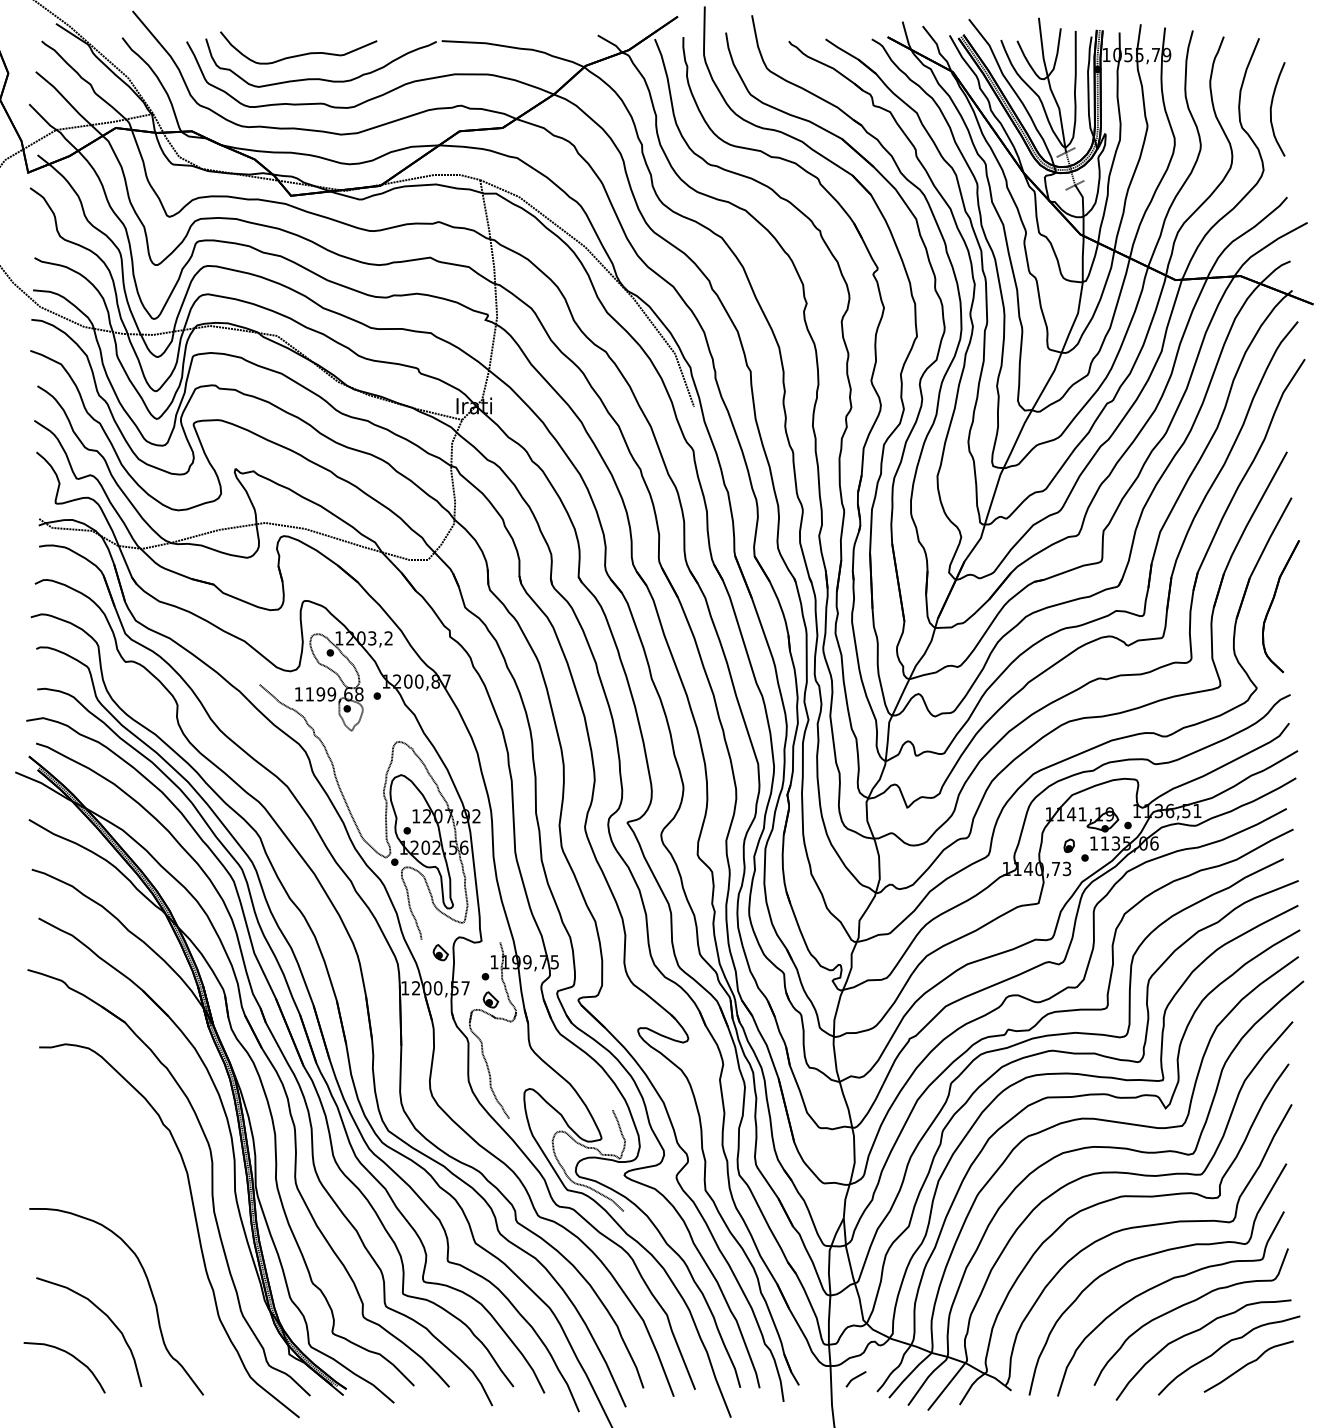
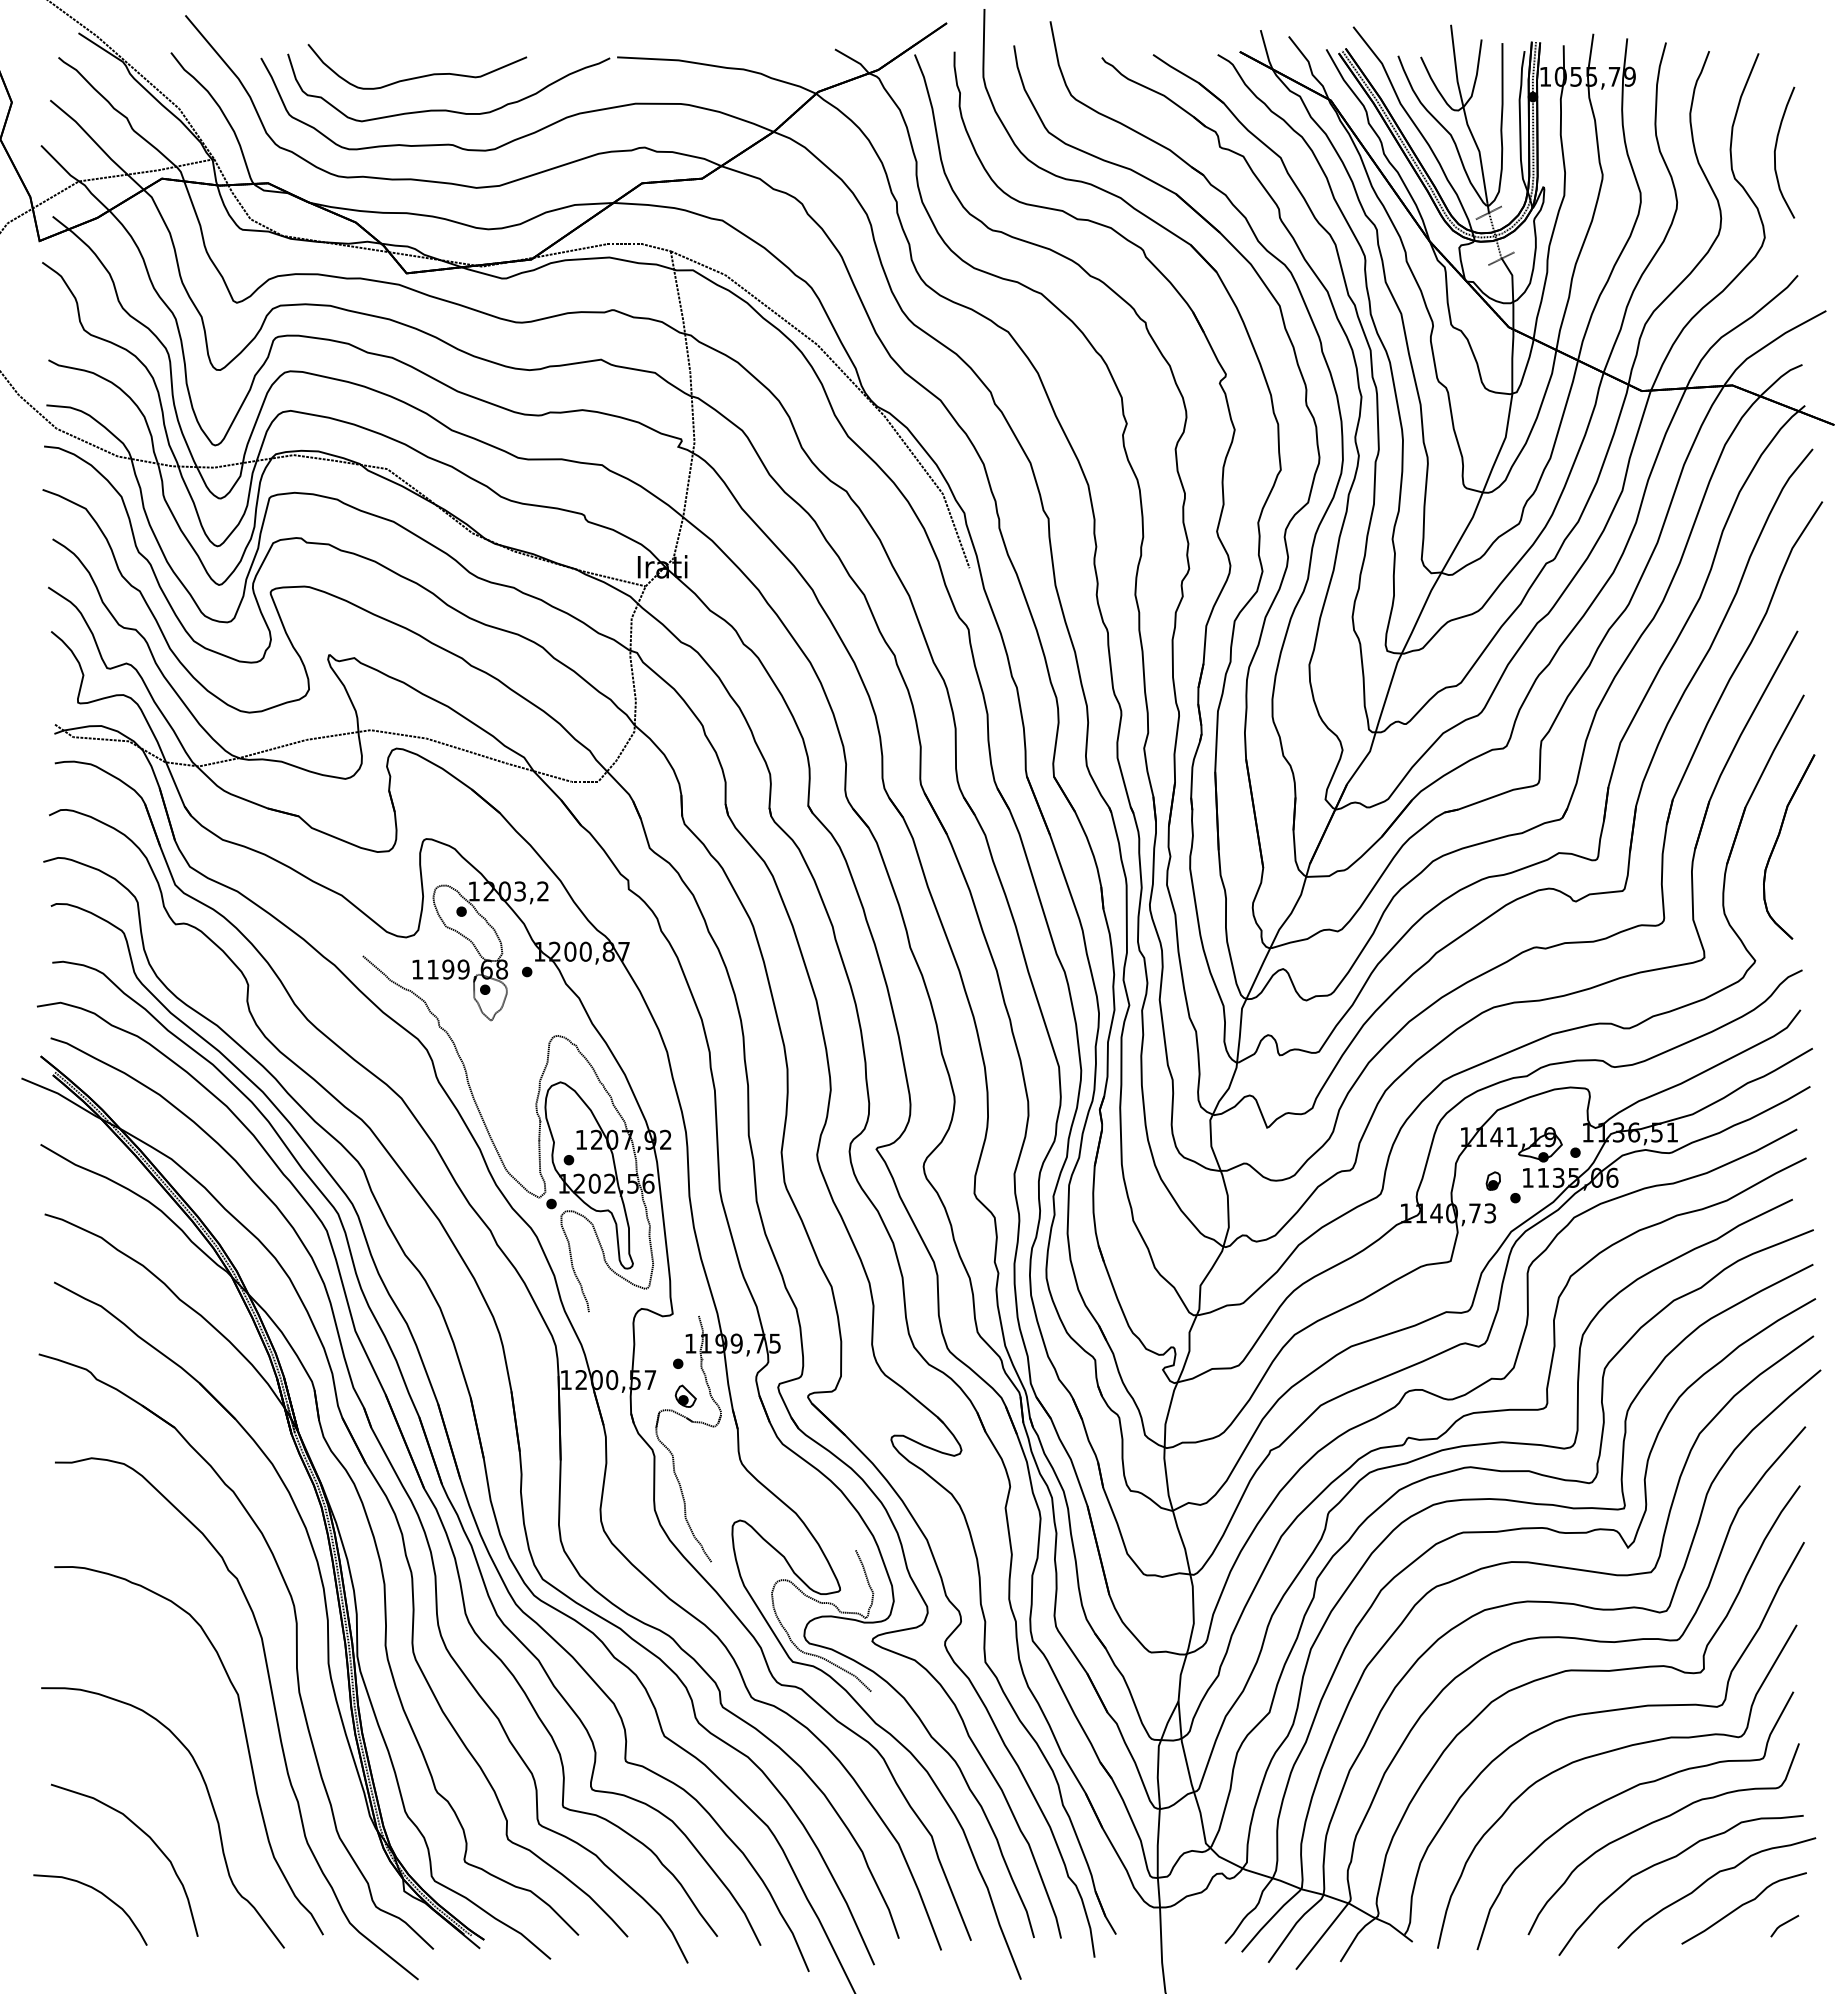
part: (440, 952) -> (615, 1329), removed
curve: (175, 1245) -> (245, 1739), added
part: (855, 1378) -> (1784, 1925), moved

